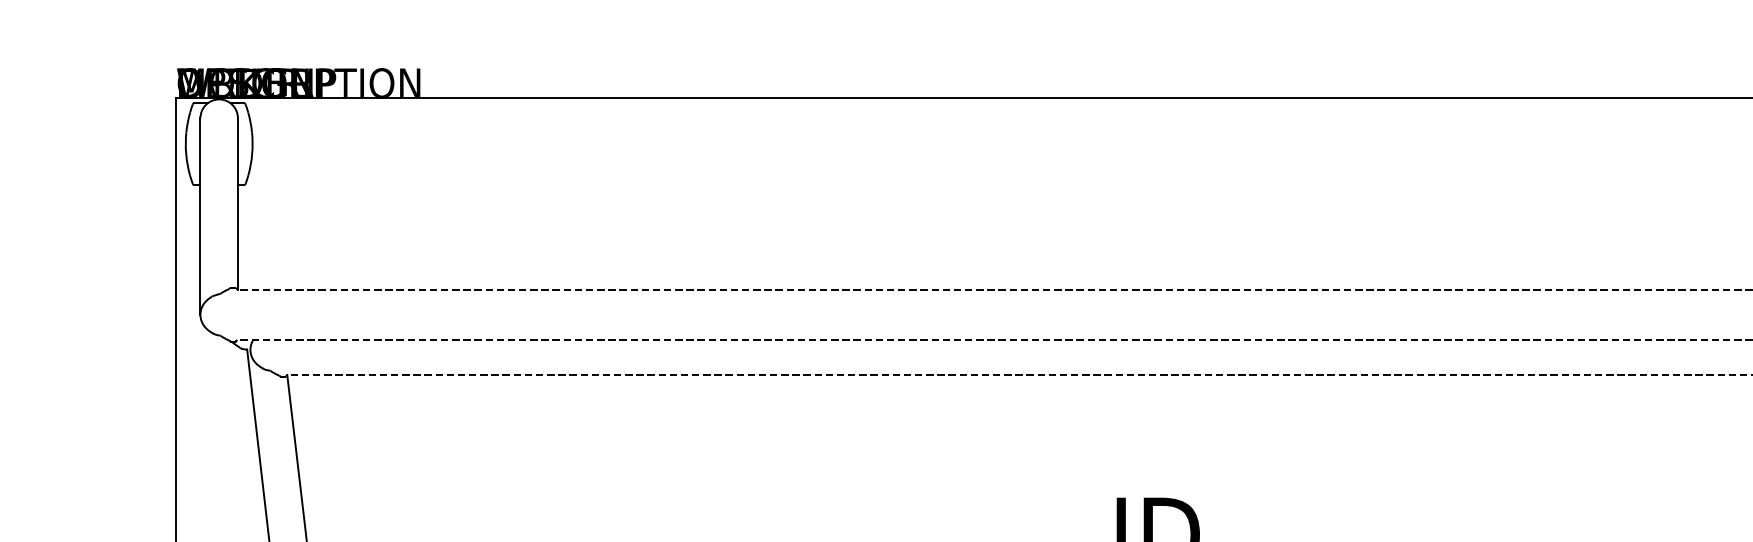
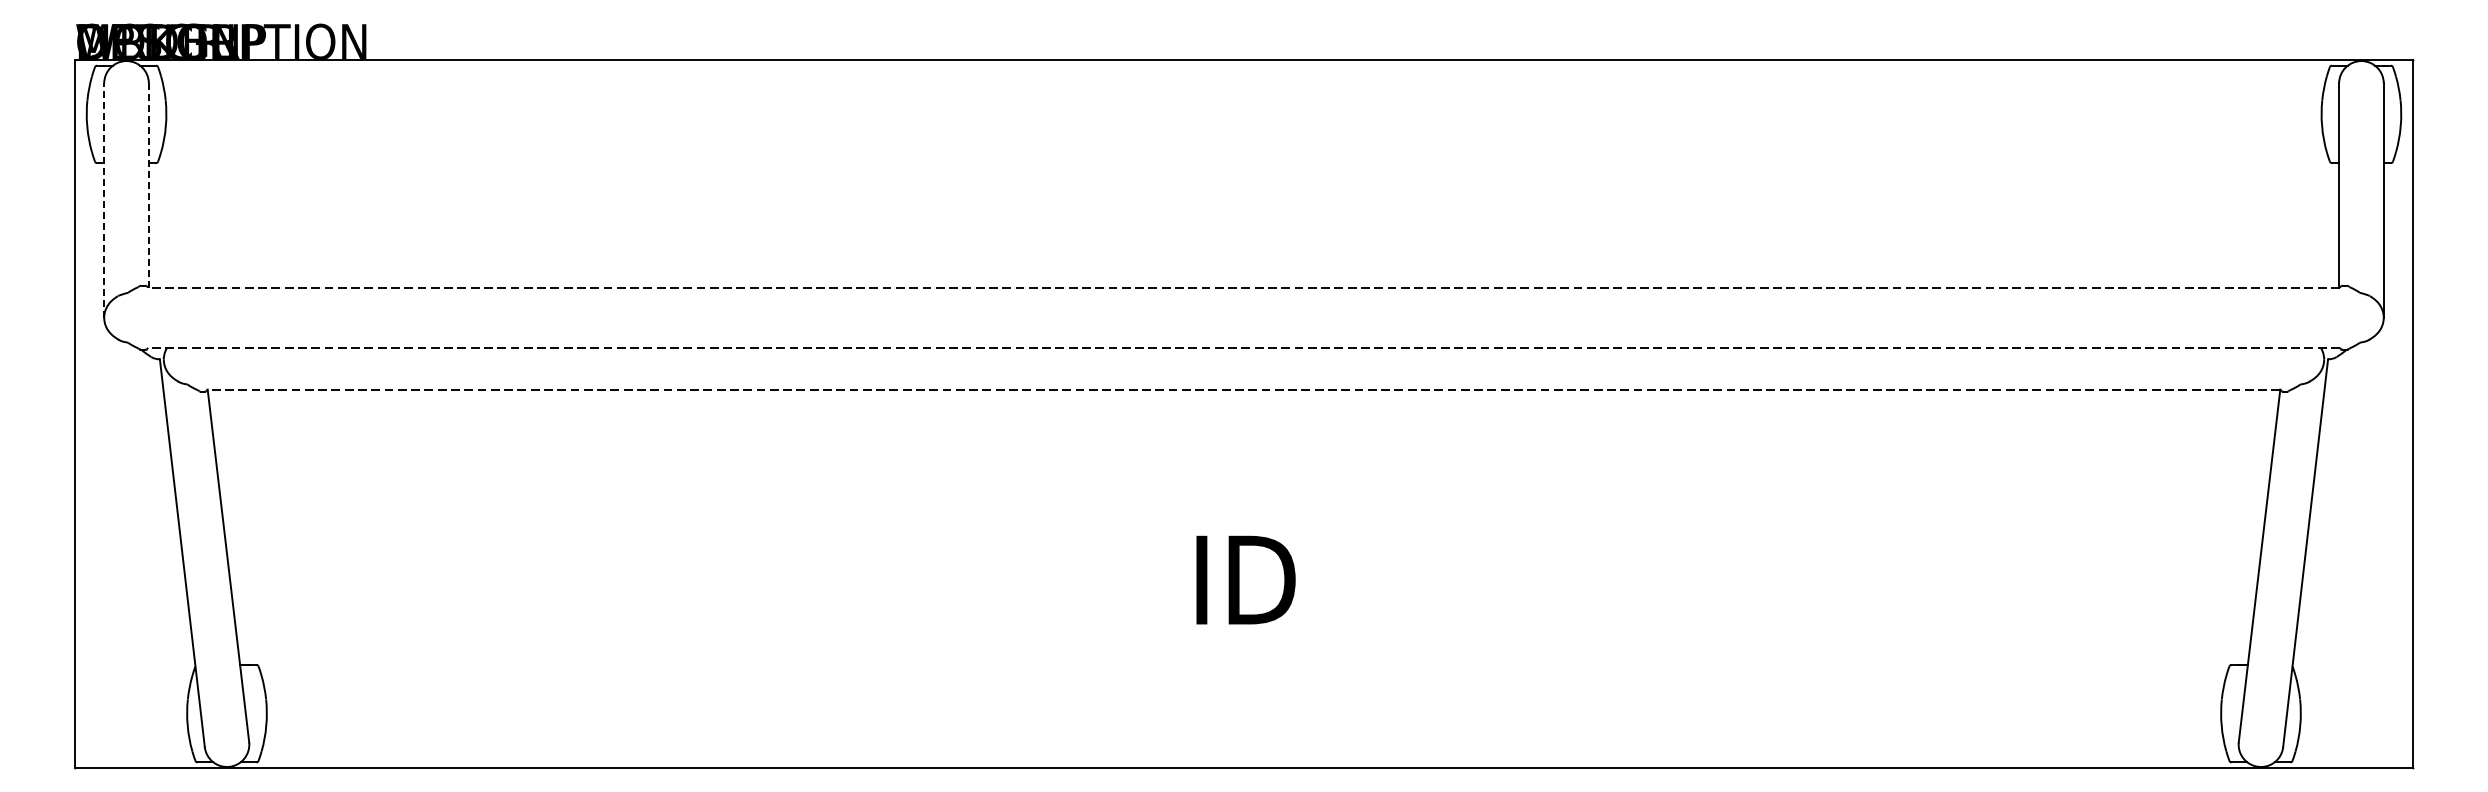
line: (237, 203) -> (148, 185), solid -> dashed
line: (200, 216) -> (104, 200), solid -> dashed

